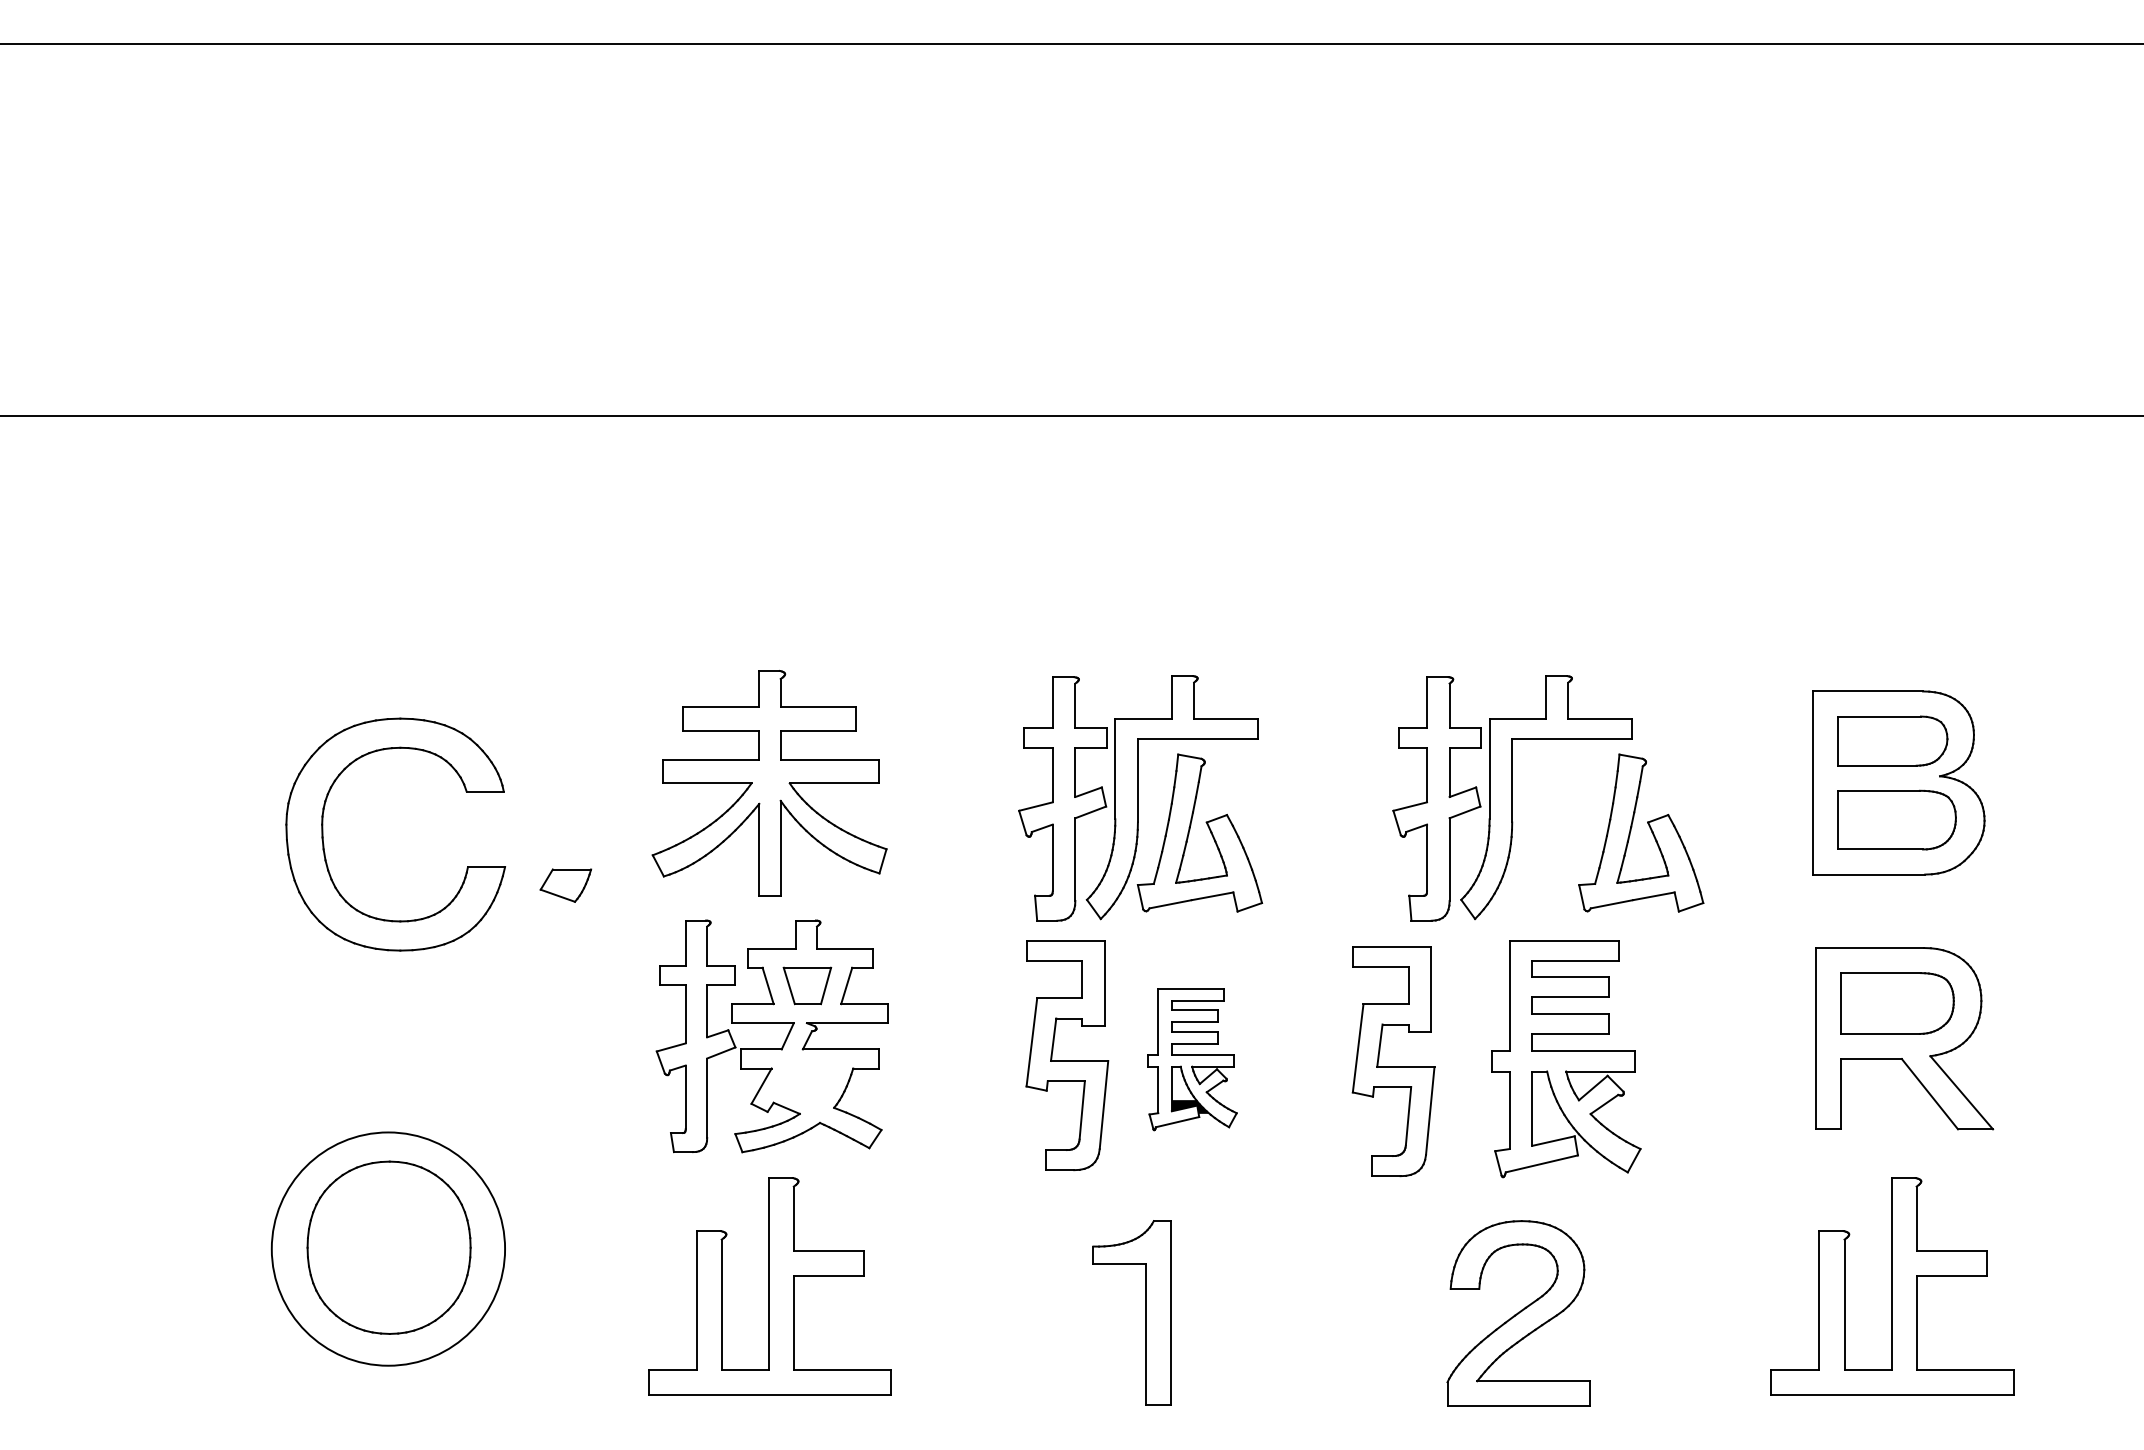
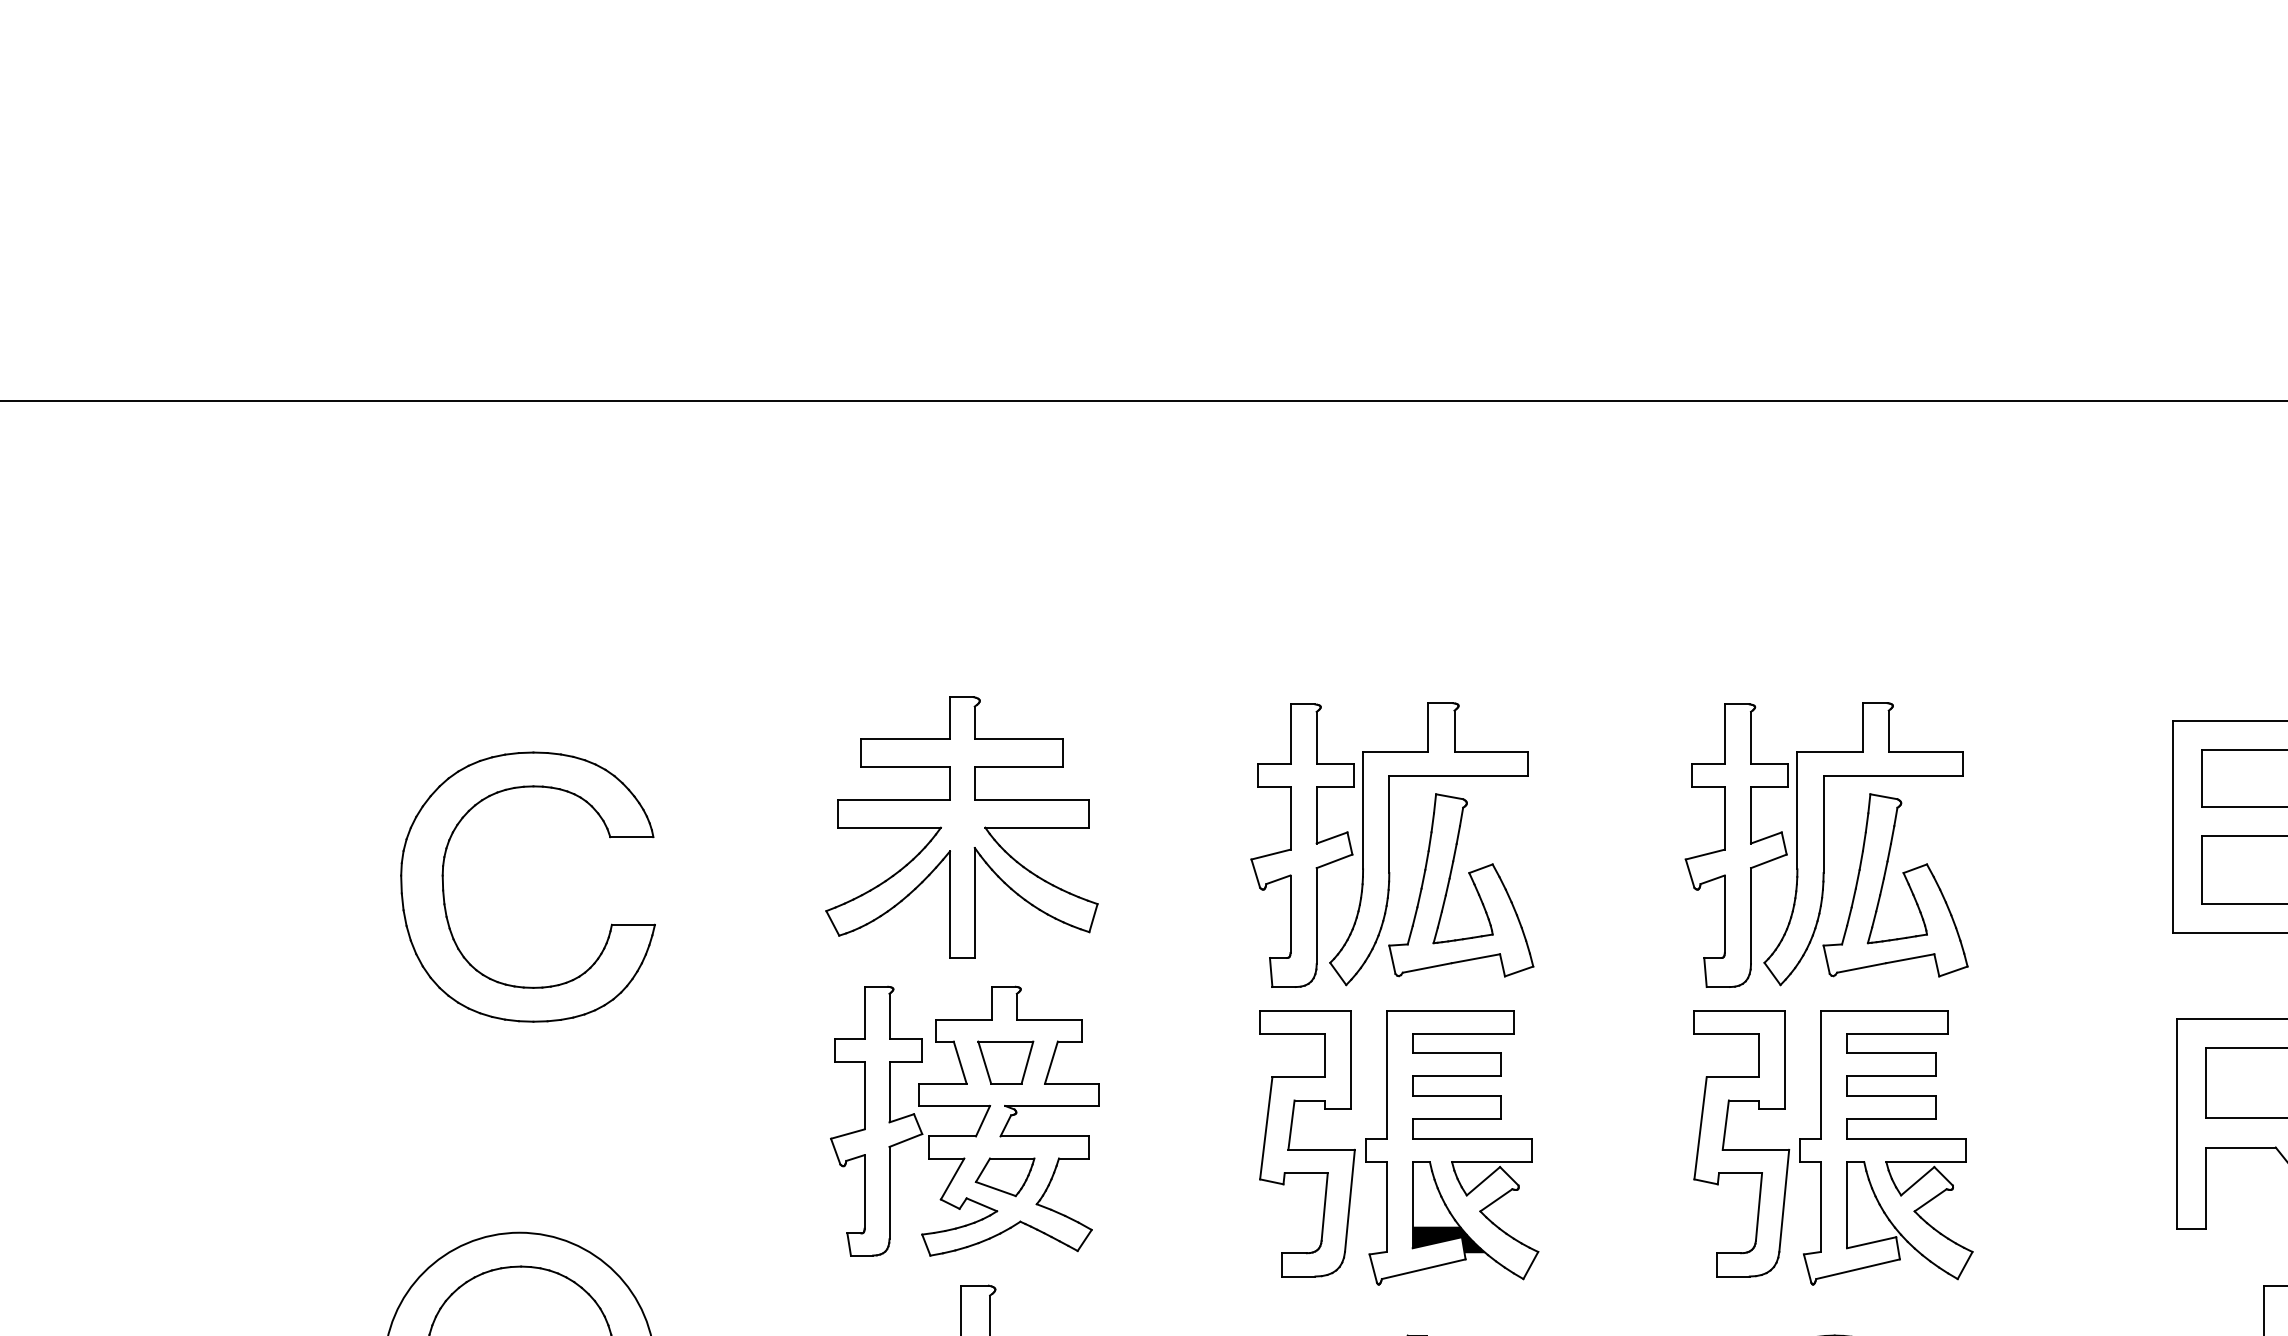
part: (1649, 828) -> (1905, 880), moved
part: (565, 885) -> (1004, 1177), moved
part: (1192, 1059) -> (1452, 1148), size x1.67
part: (1393, 1061) -> (1741, 1143), moved

